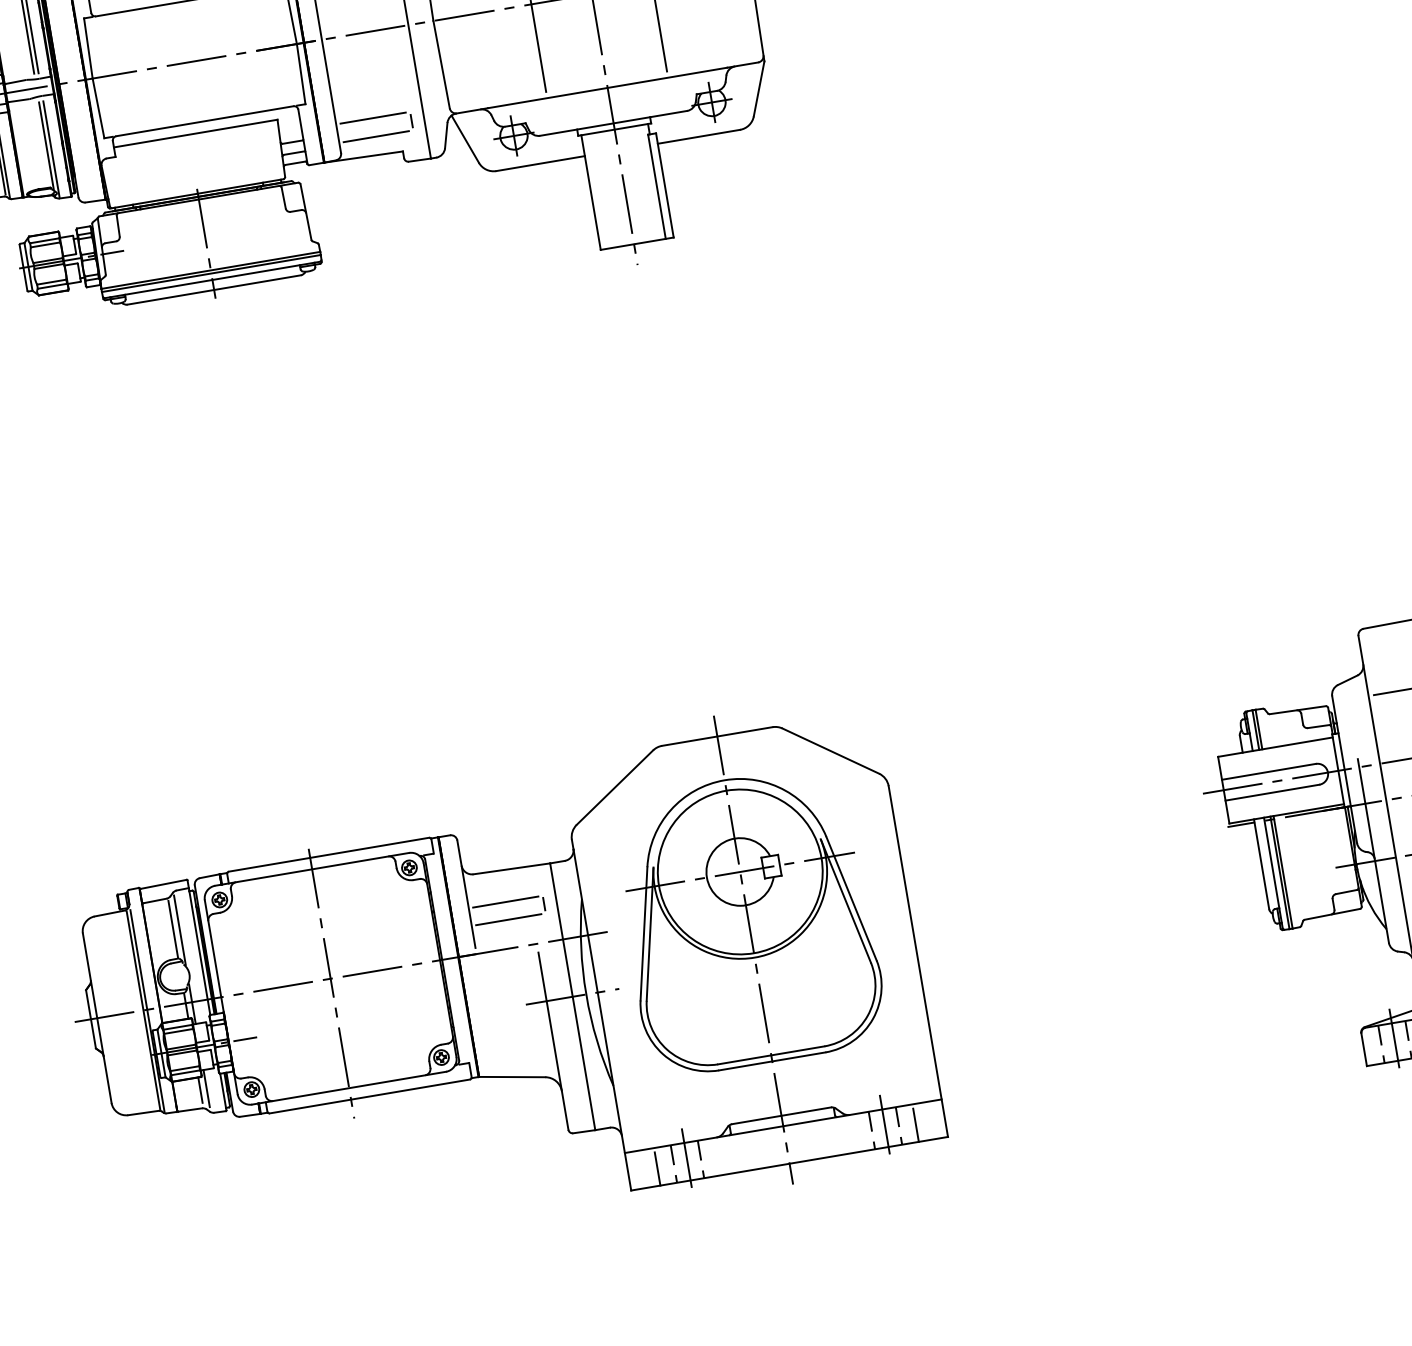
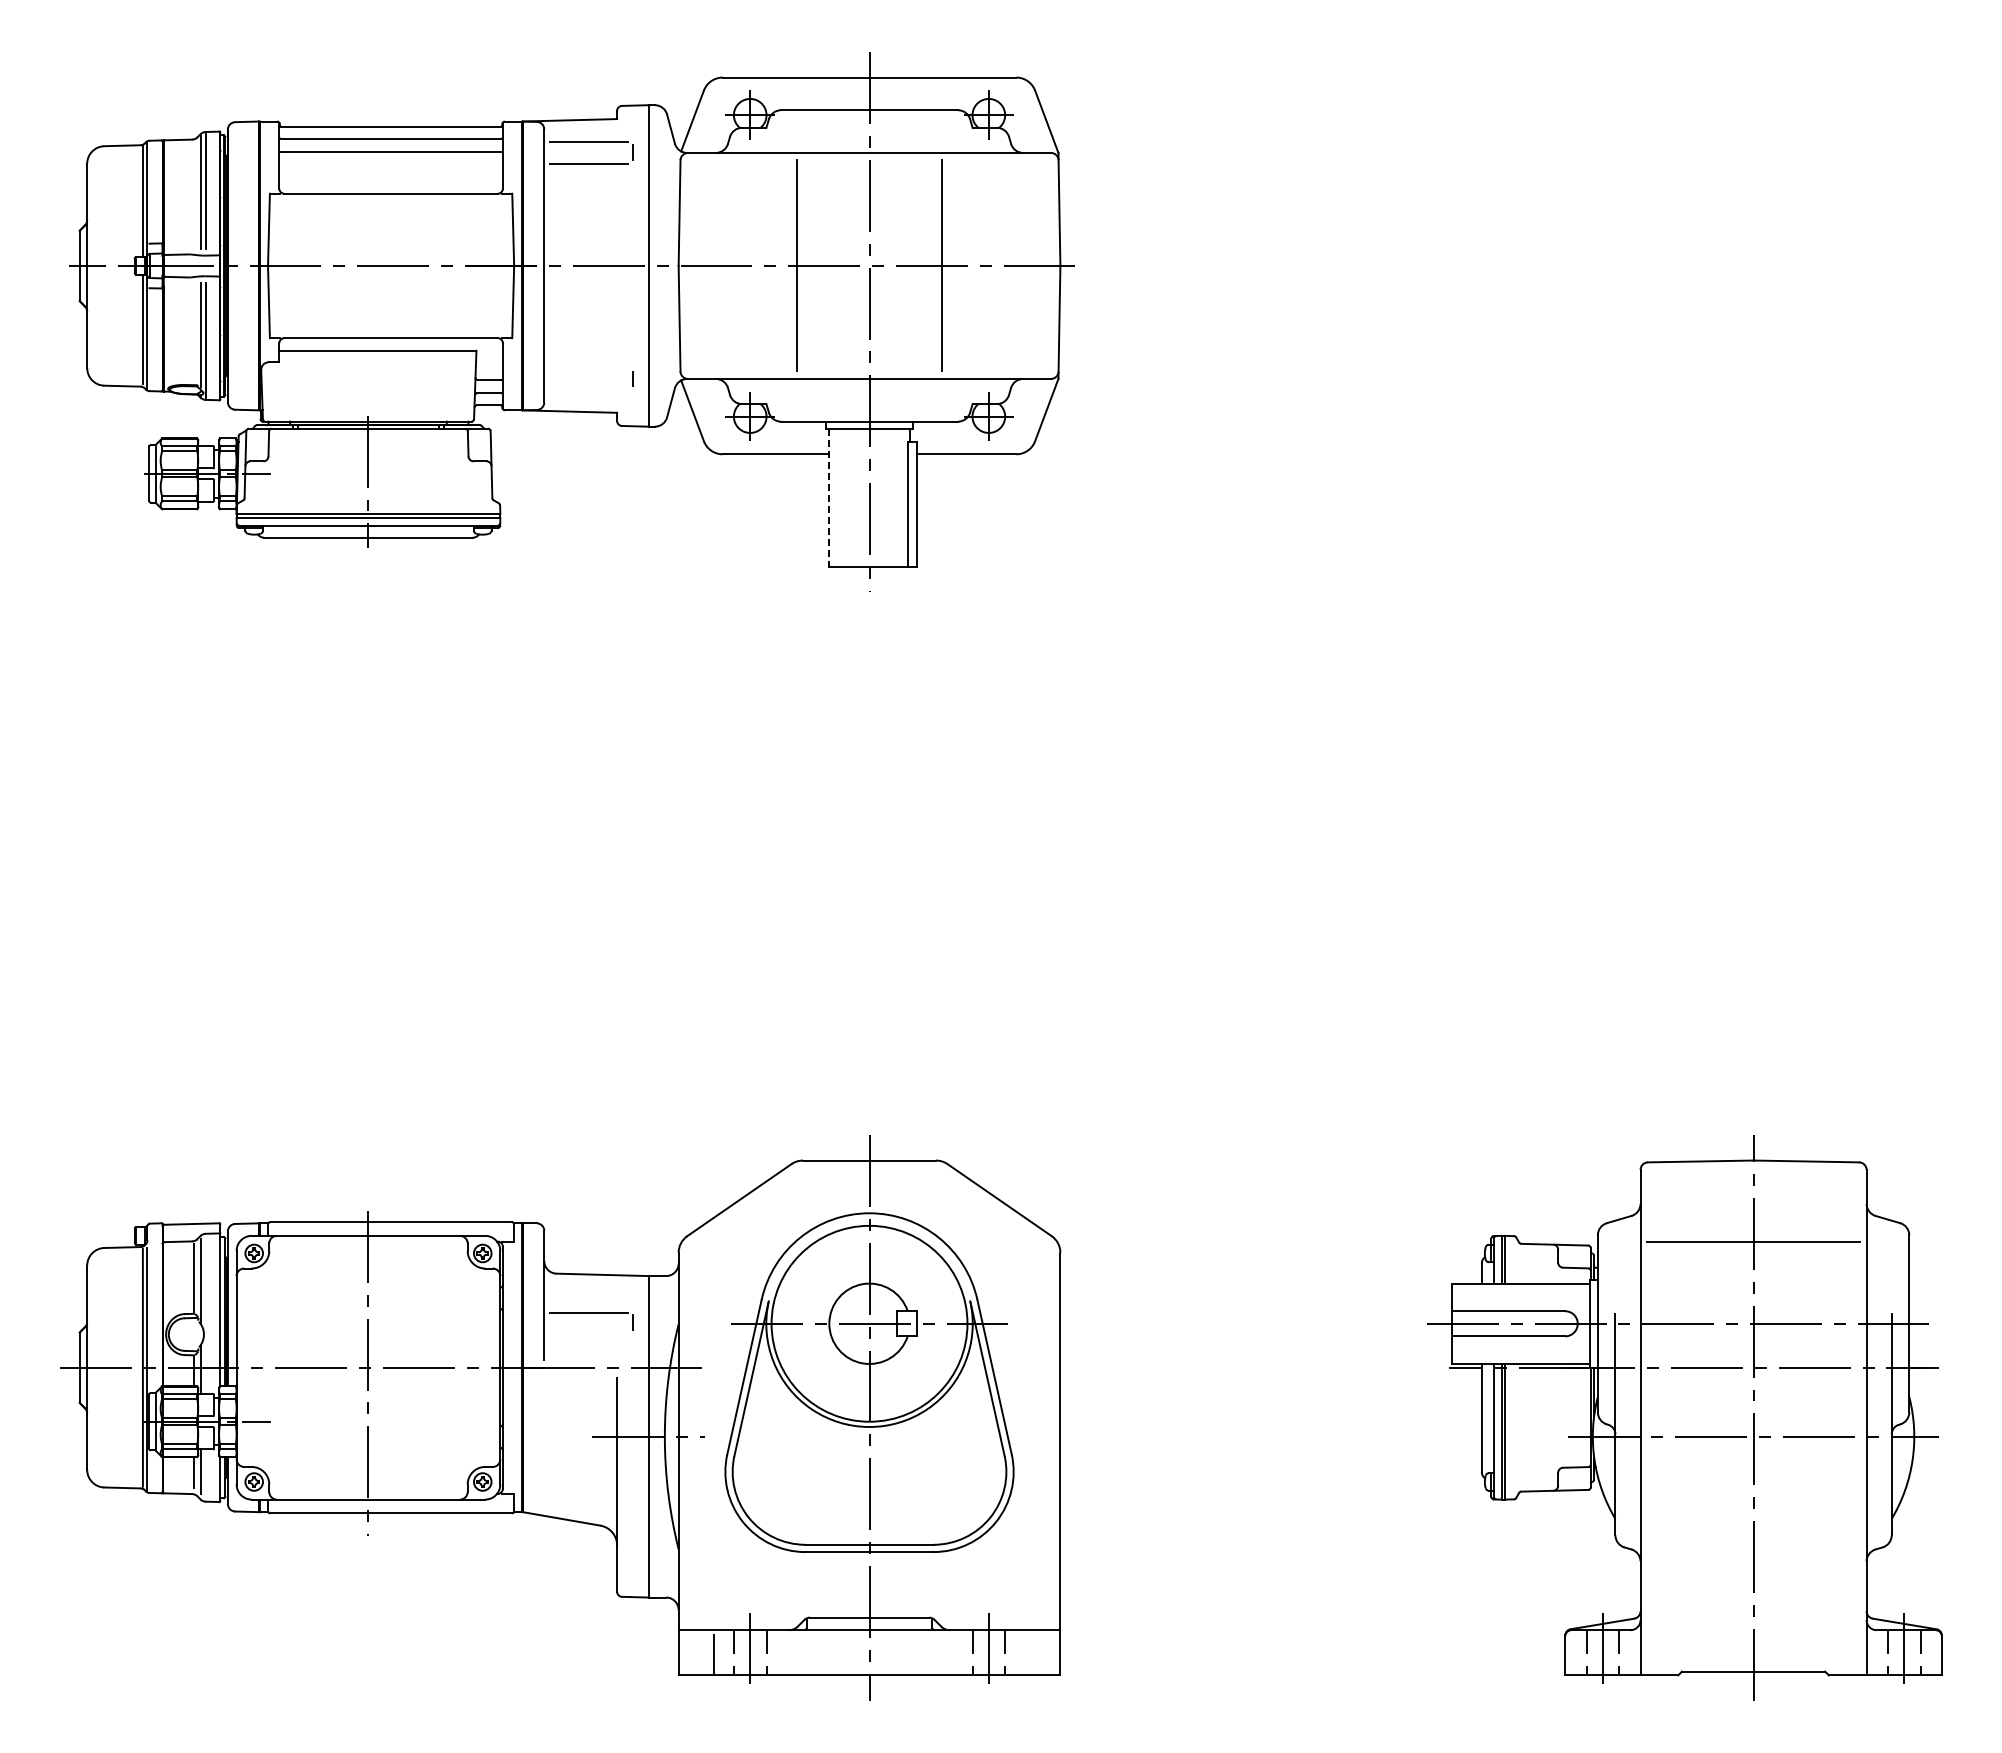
line: (372, 117) -> (588, 367), removed
line: (376, 136) -> (588, 390), removed
line: (591, 192) -> (829, 498), solid -> dashed
line: (508, 919) -> (588, 1333), removed
line: (916, 1125) -> (1025, 1655), removed

